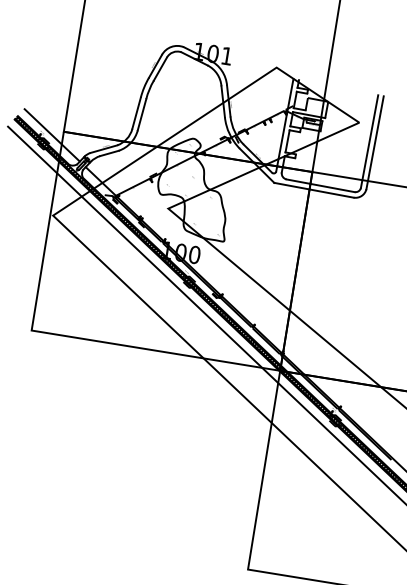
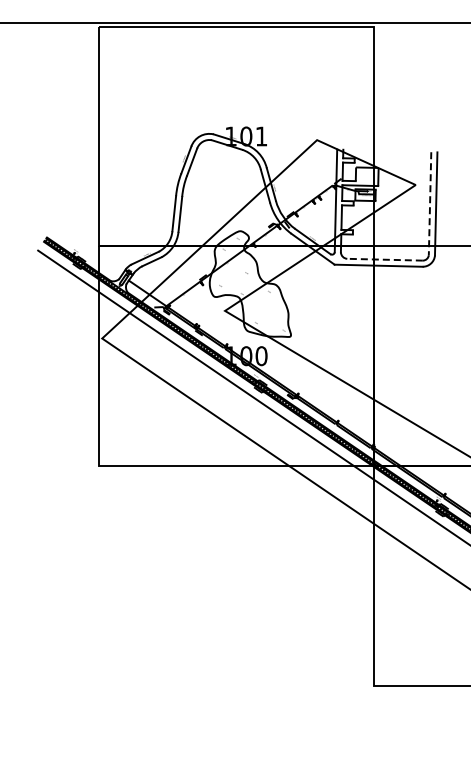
line: (51, 134) -> (86, 251), removed
line: (369, 141) -> (430, 203), solid -> dashed
line: (321, 185) -> (385, 259), solid -> dashed

